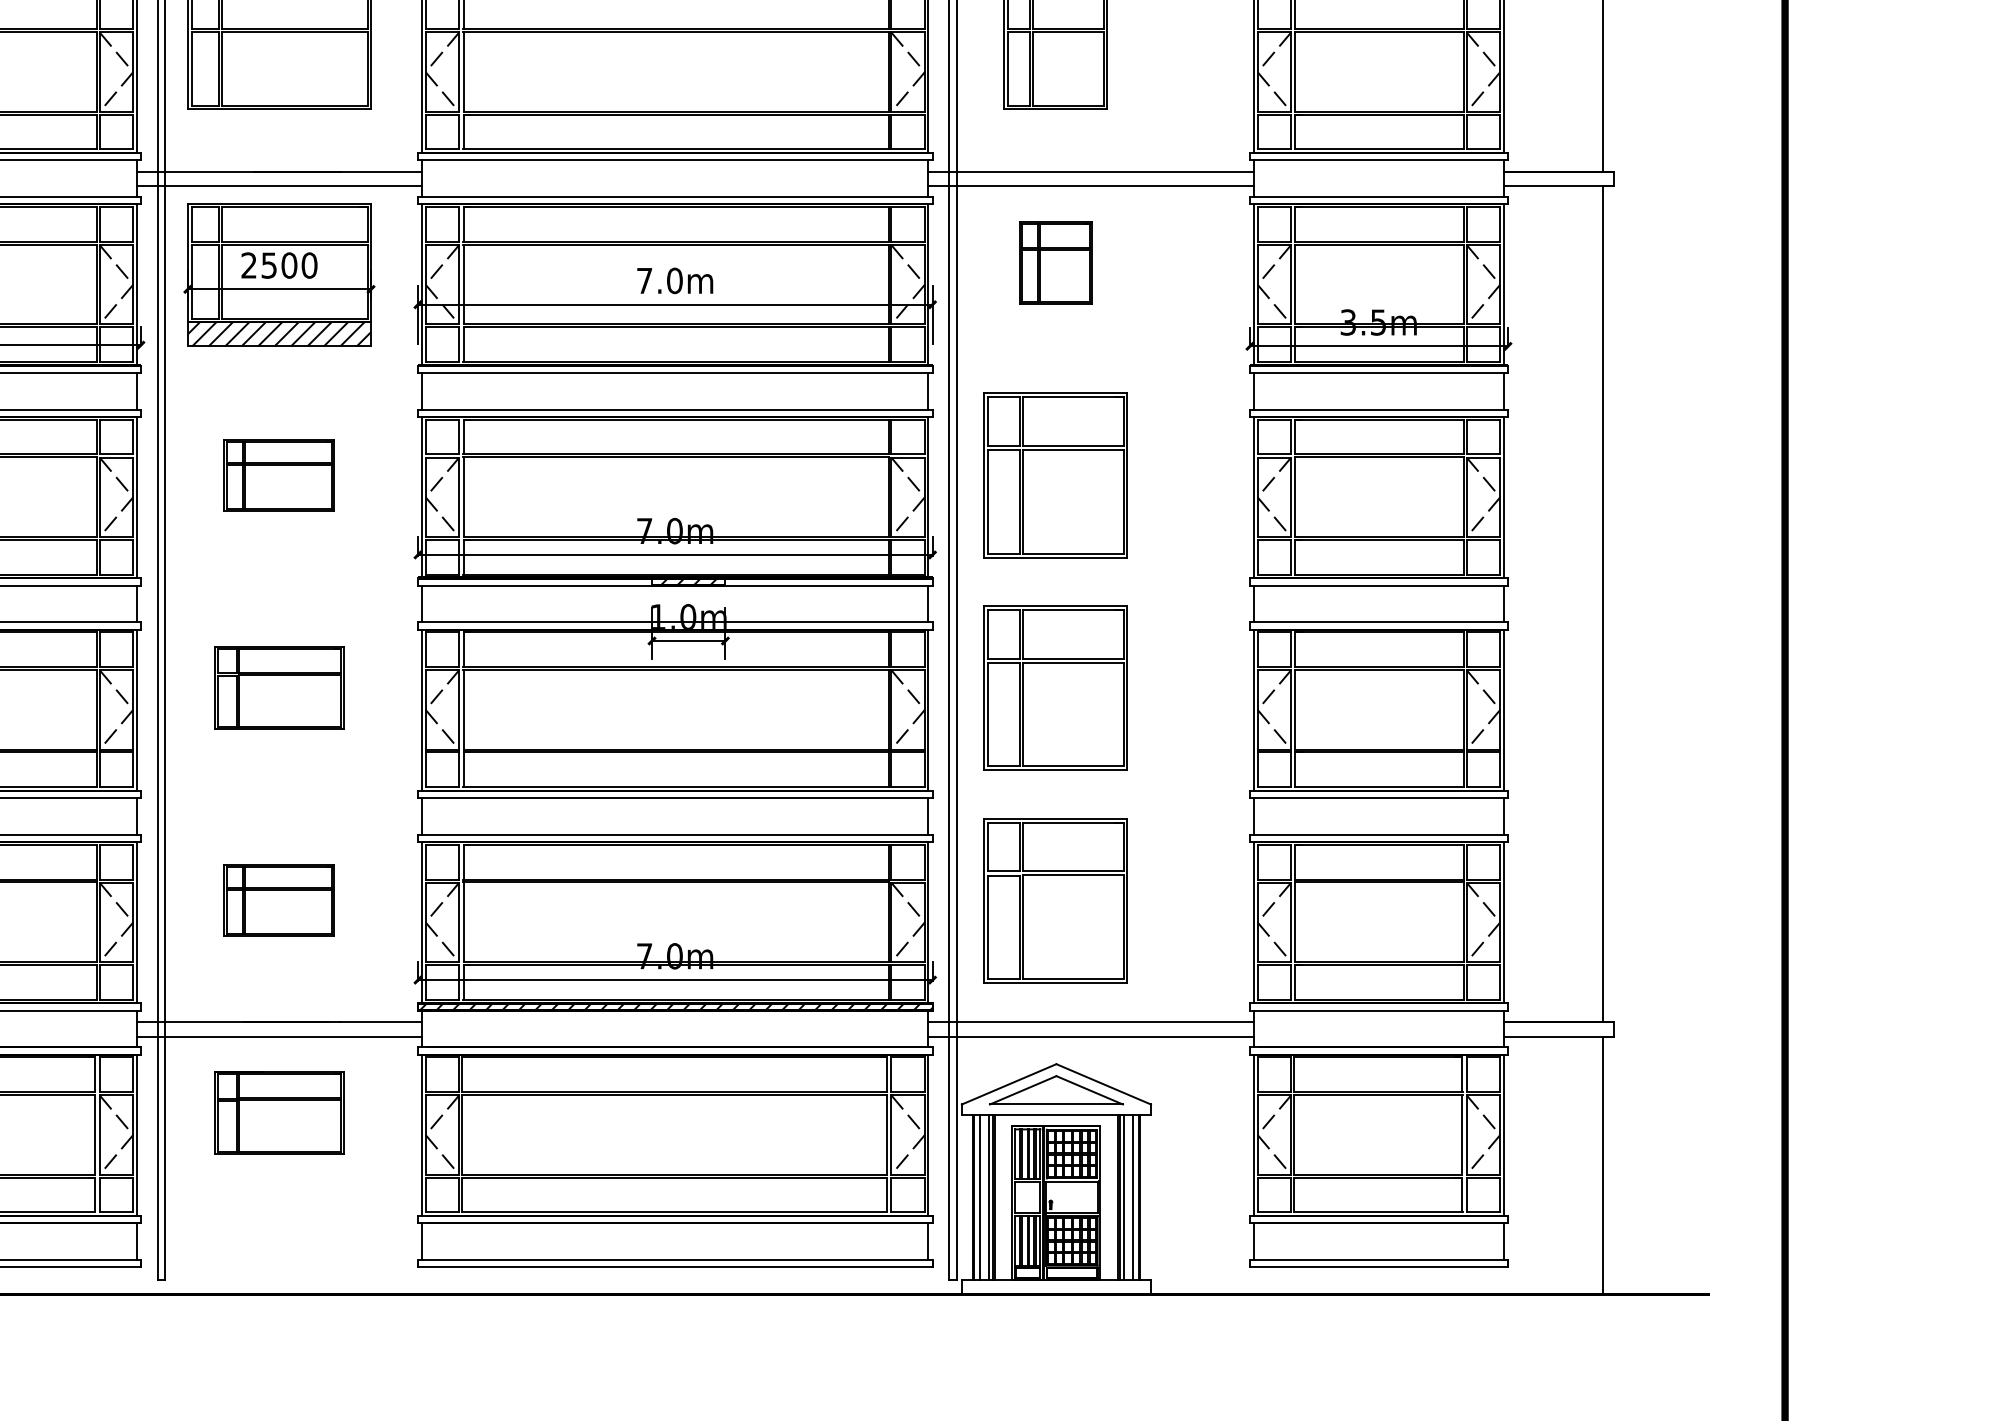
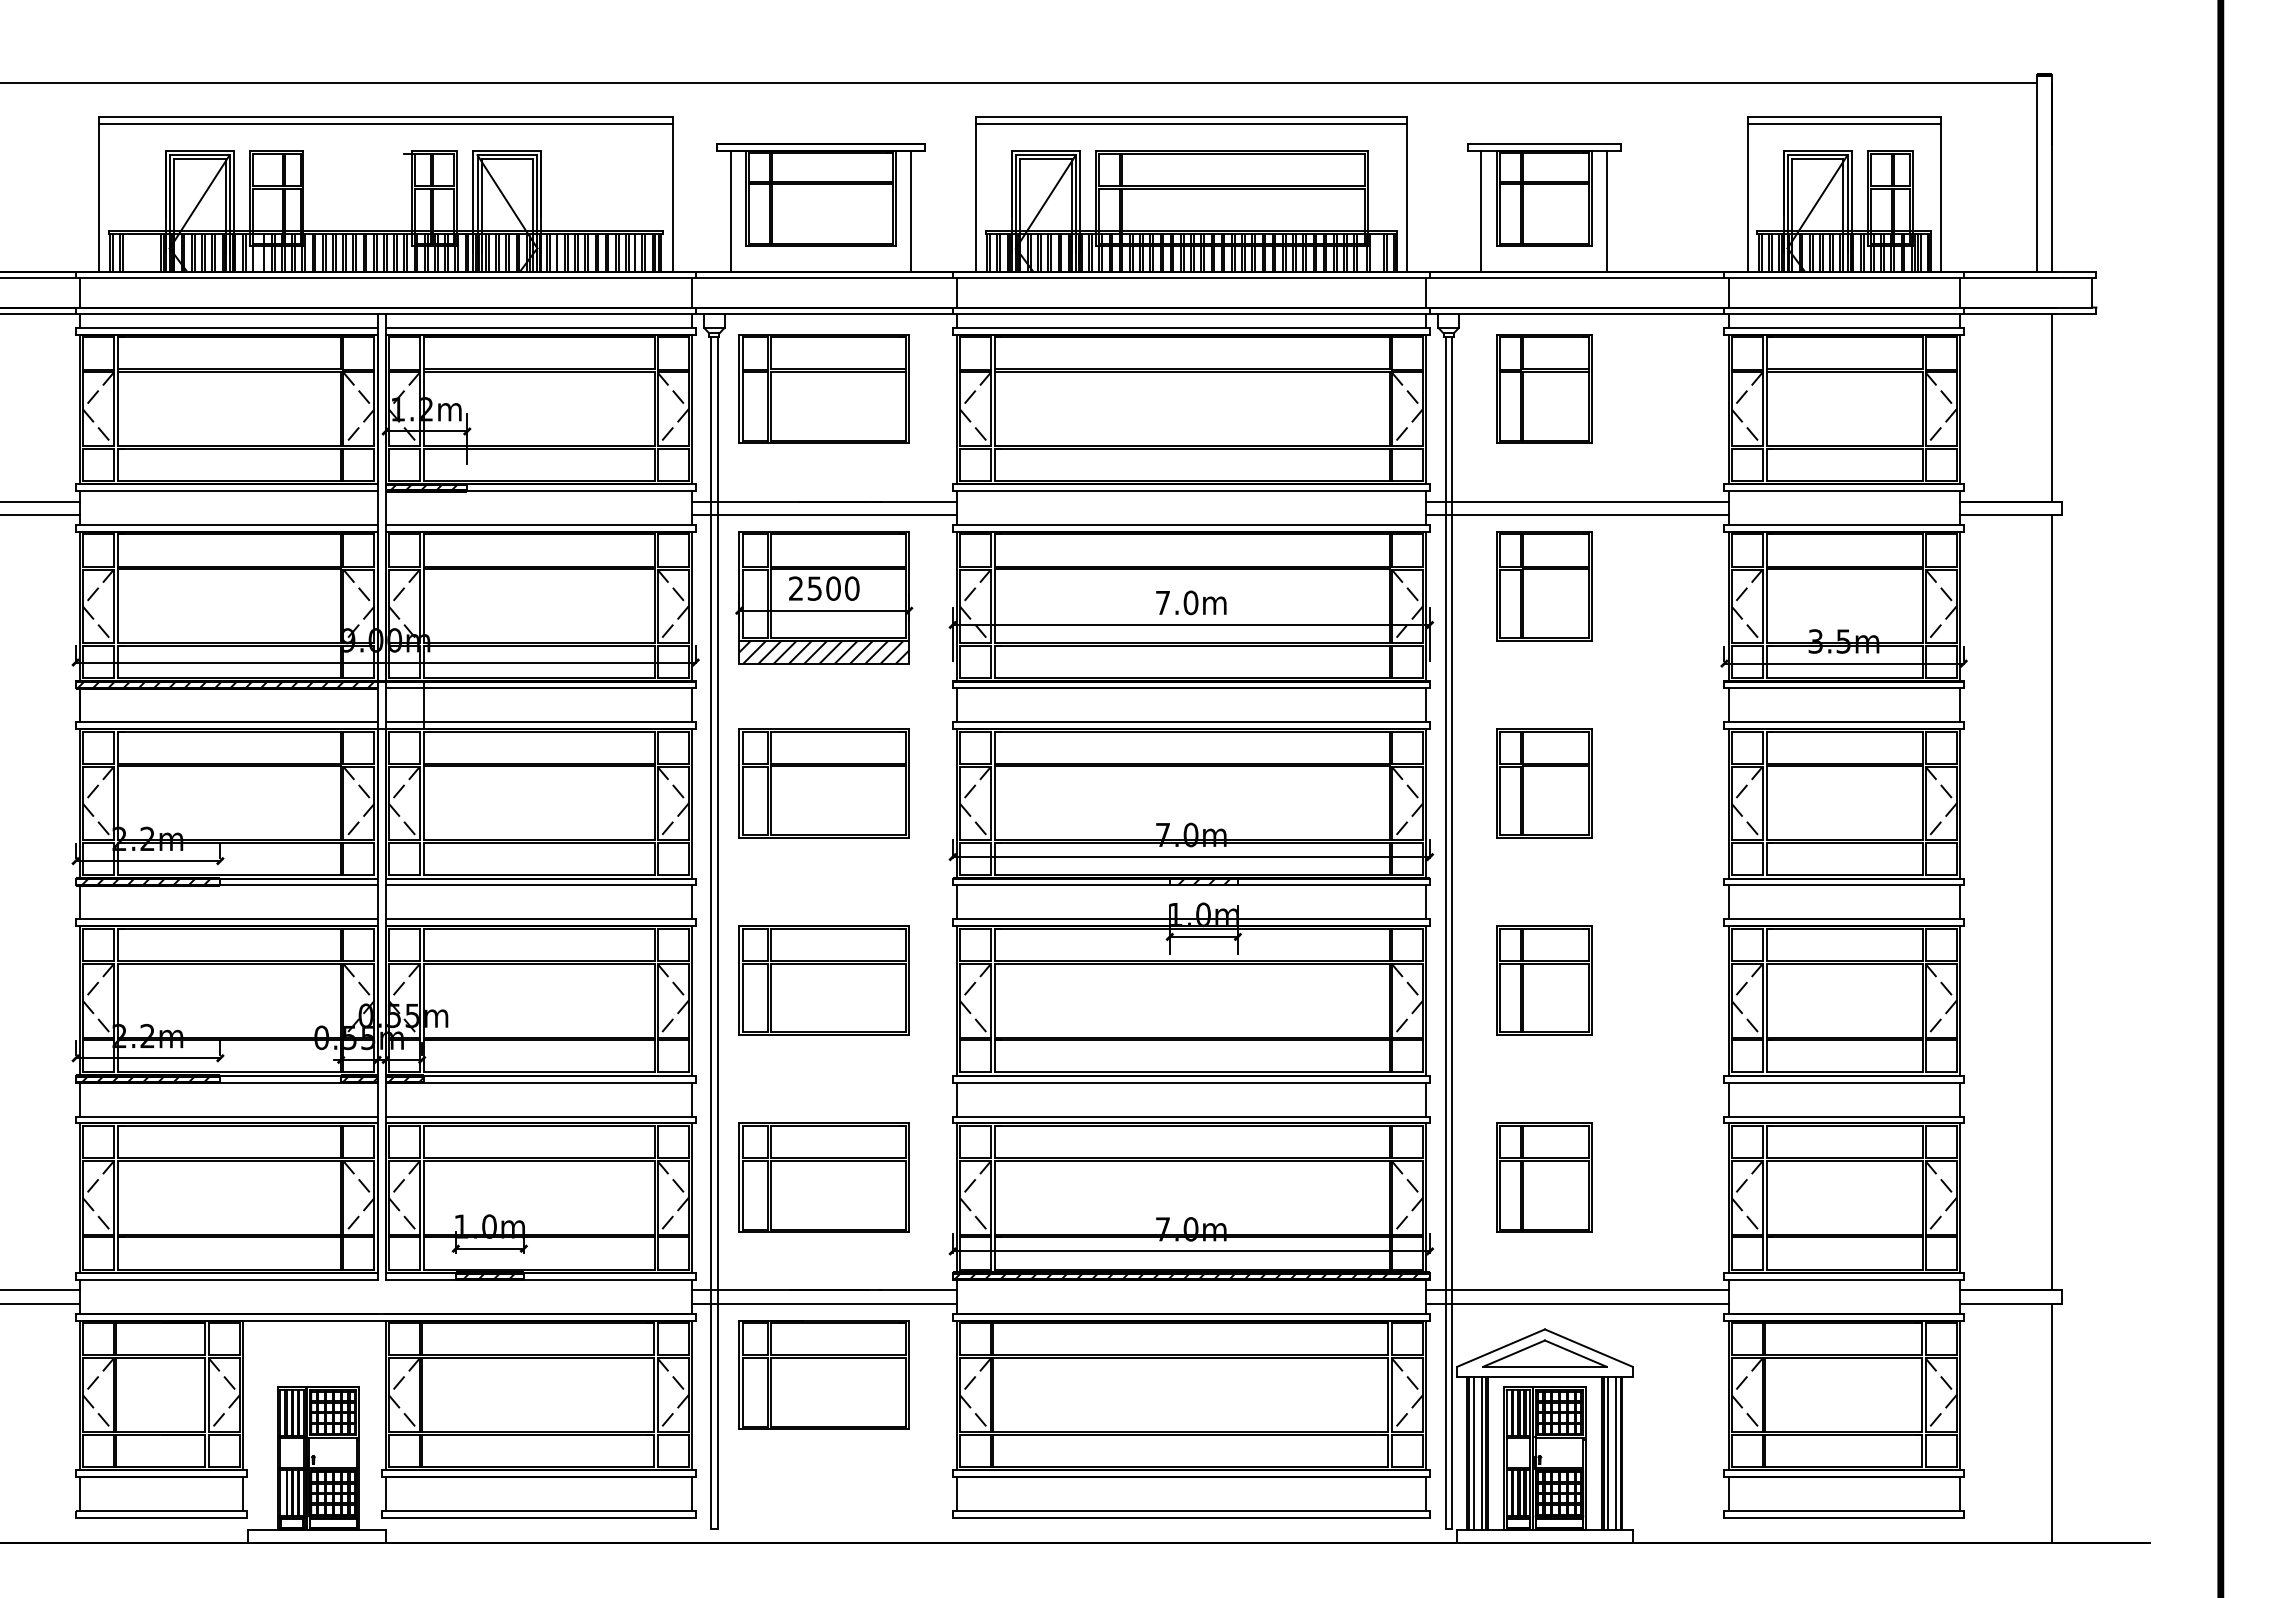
part: (1055, 263) -> (1544, 586), size x1.43
part: (278, 475) -> (823, 783), size x1.67
part: (1055, 475) -> (1544, 783), size x0.71
part: (278, 688) -> (823, 980), size x1.43
part: (1055, 688) -> (1544, 980), size x0.71
part: (278, 900) -> (823, 1177), size x1.67
part: (1055, 900) -> (1544, 1177), size x0.71
part: (278, 1112) -> (823, 1374), size x1.43

